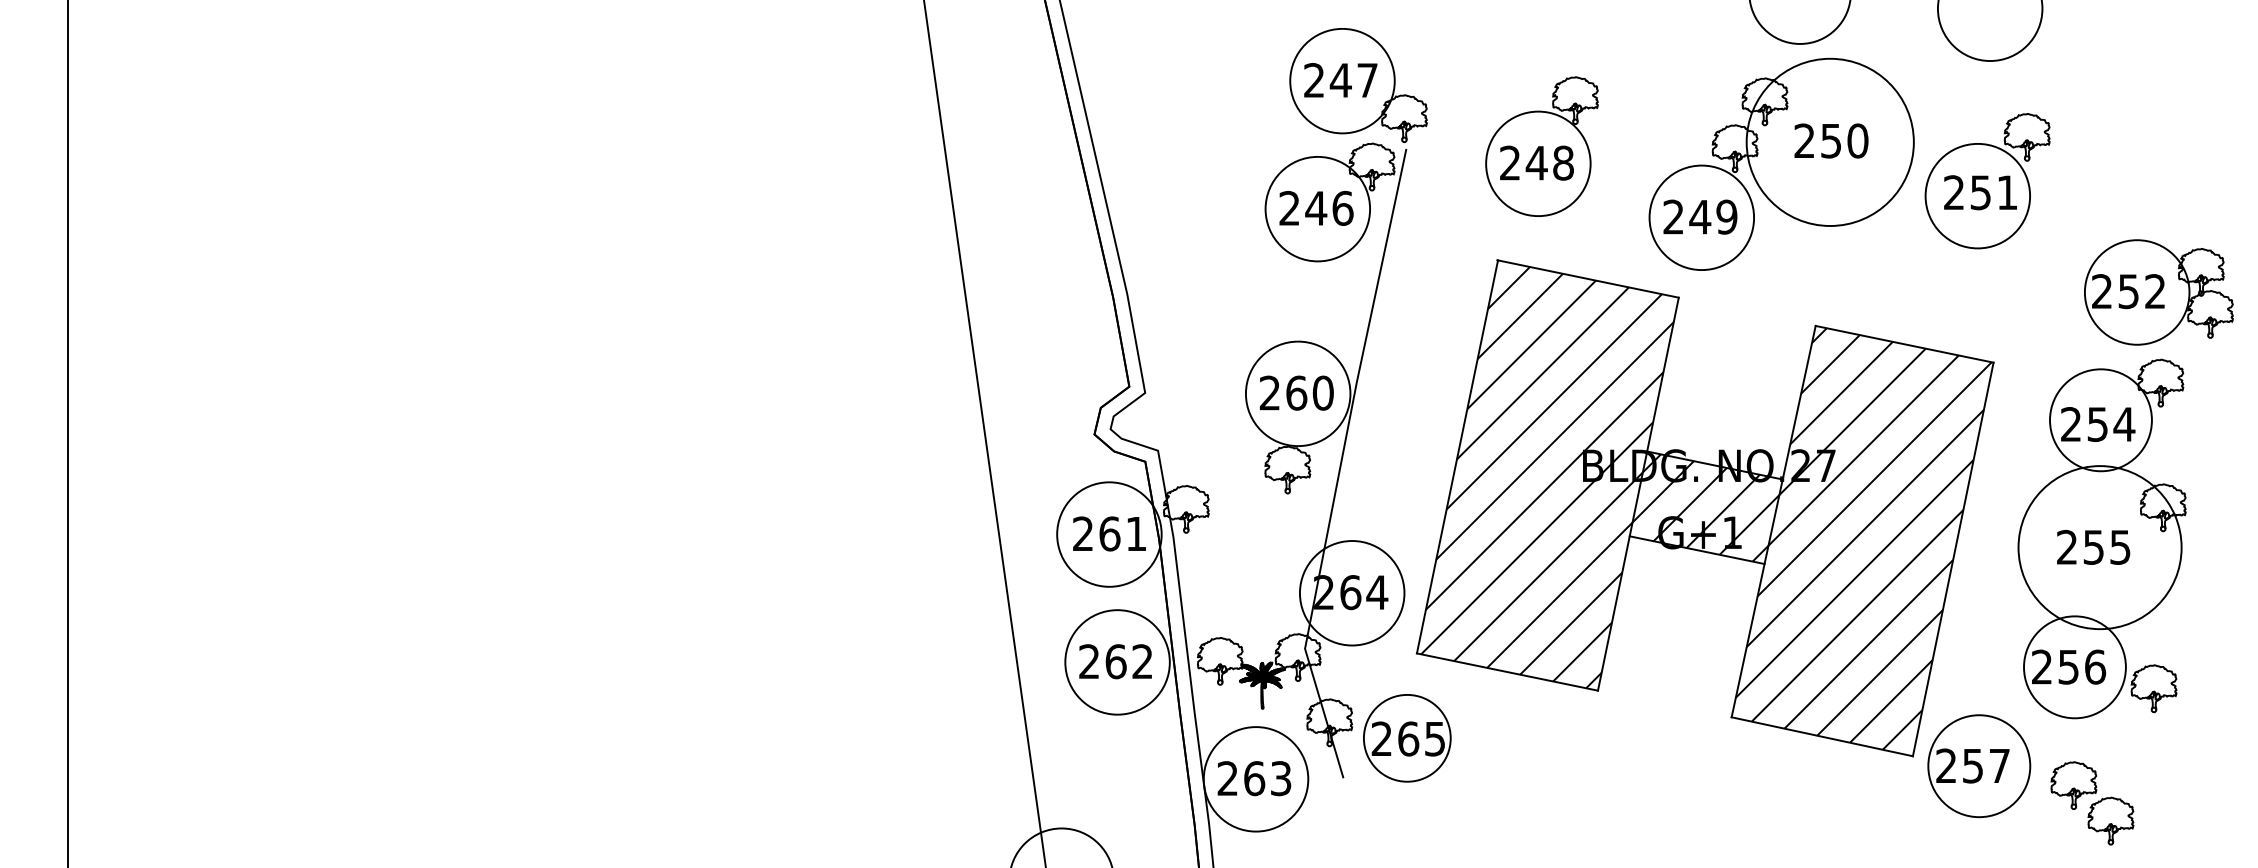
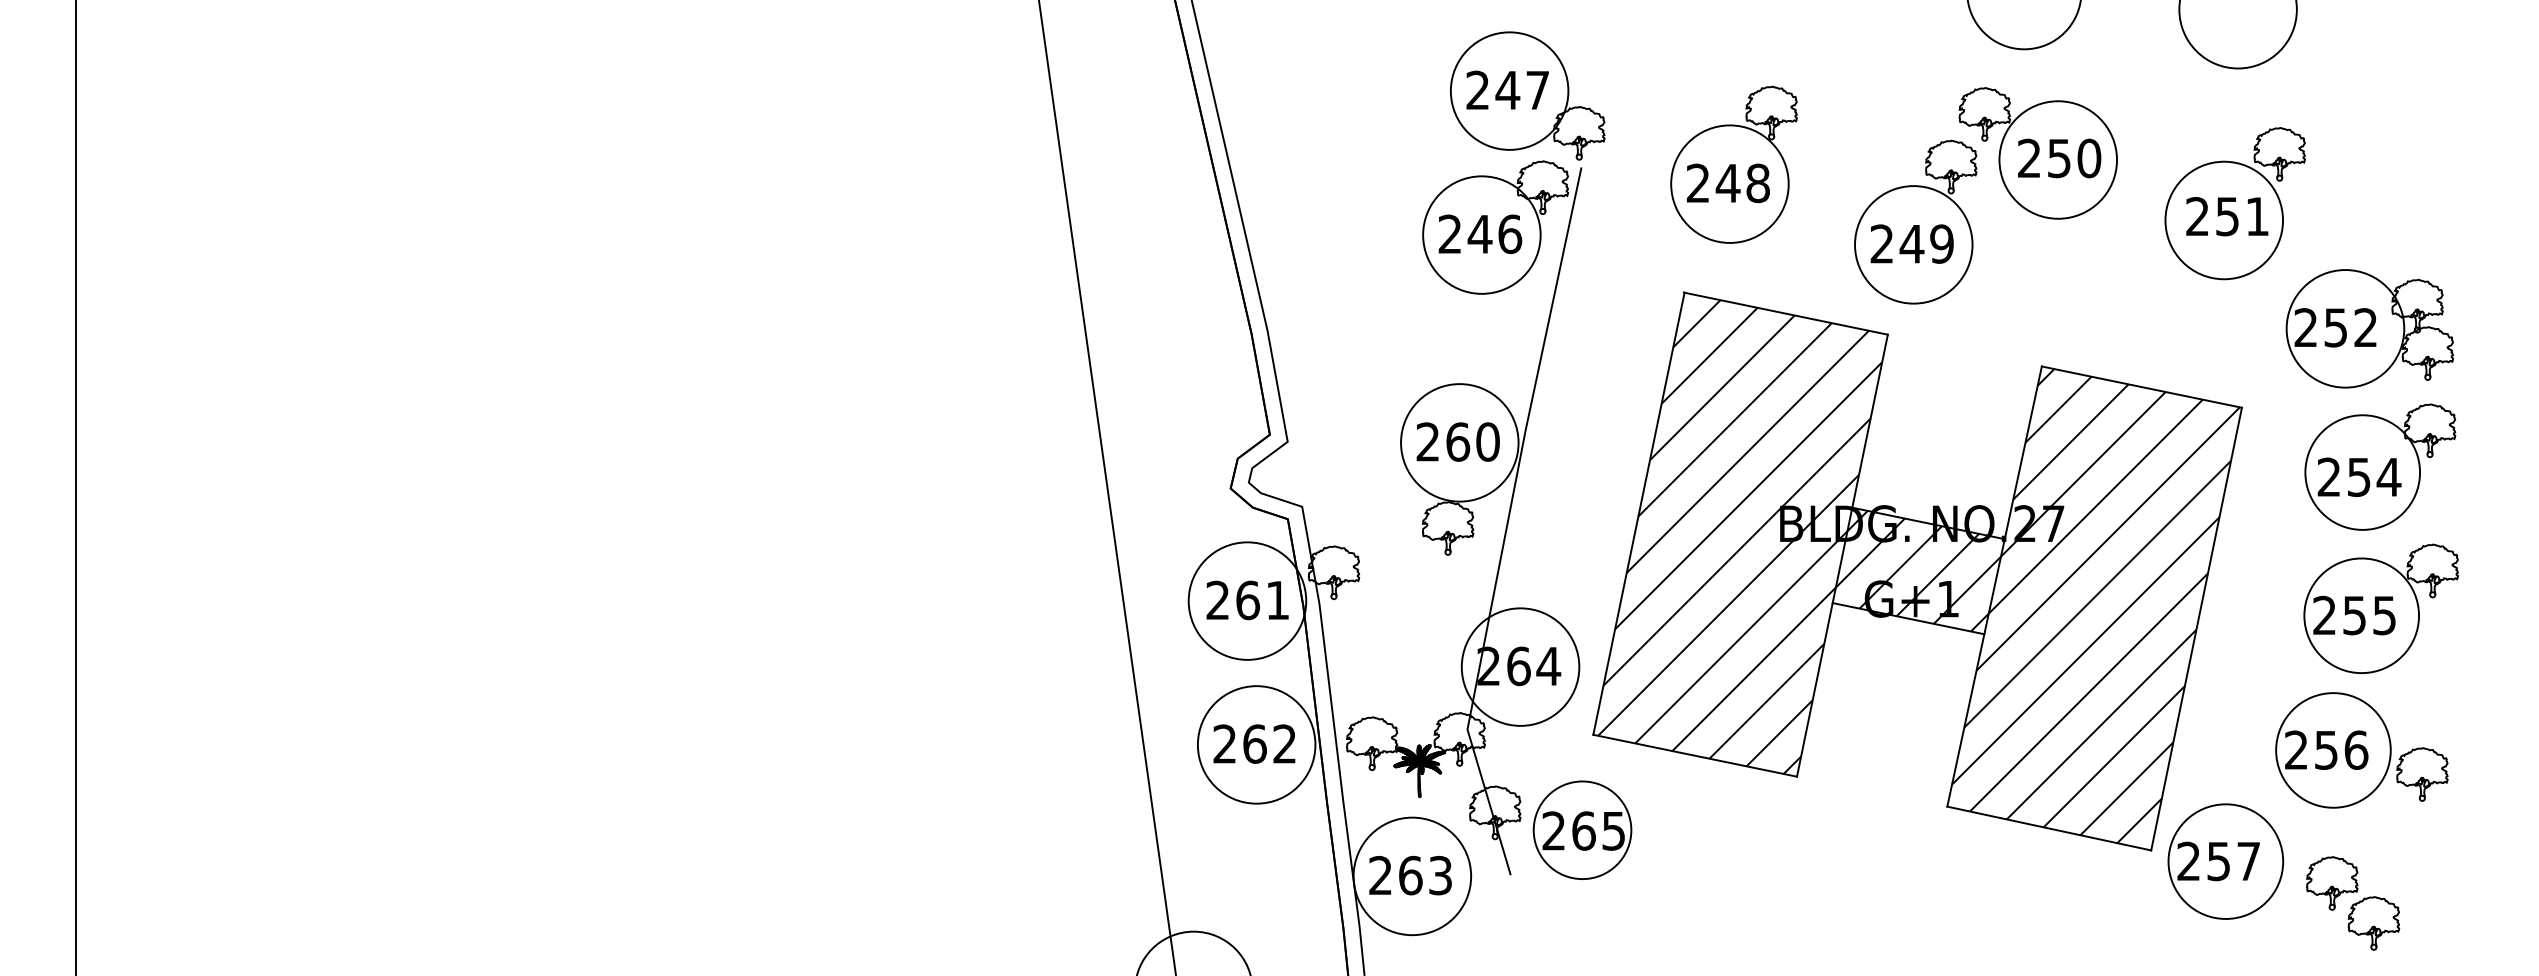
circle: (1830, 141) -> (2058, 159), size x0.62
part: (2158, 292) -> (2369, 328), moved
circle: (2099, 547) -> (2361, 615), size x0.62

